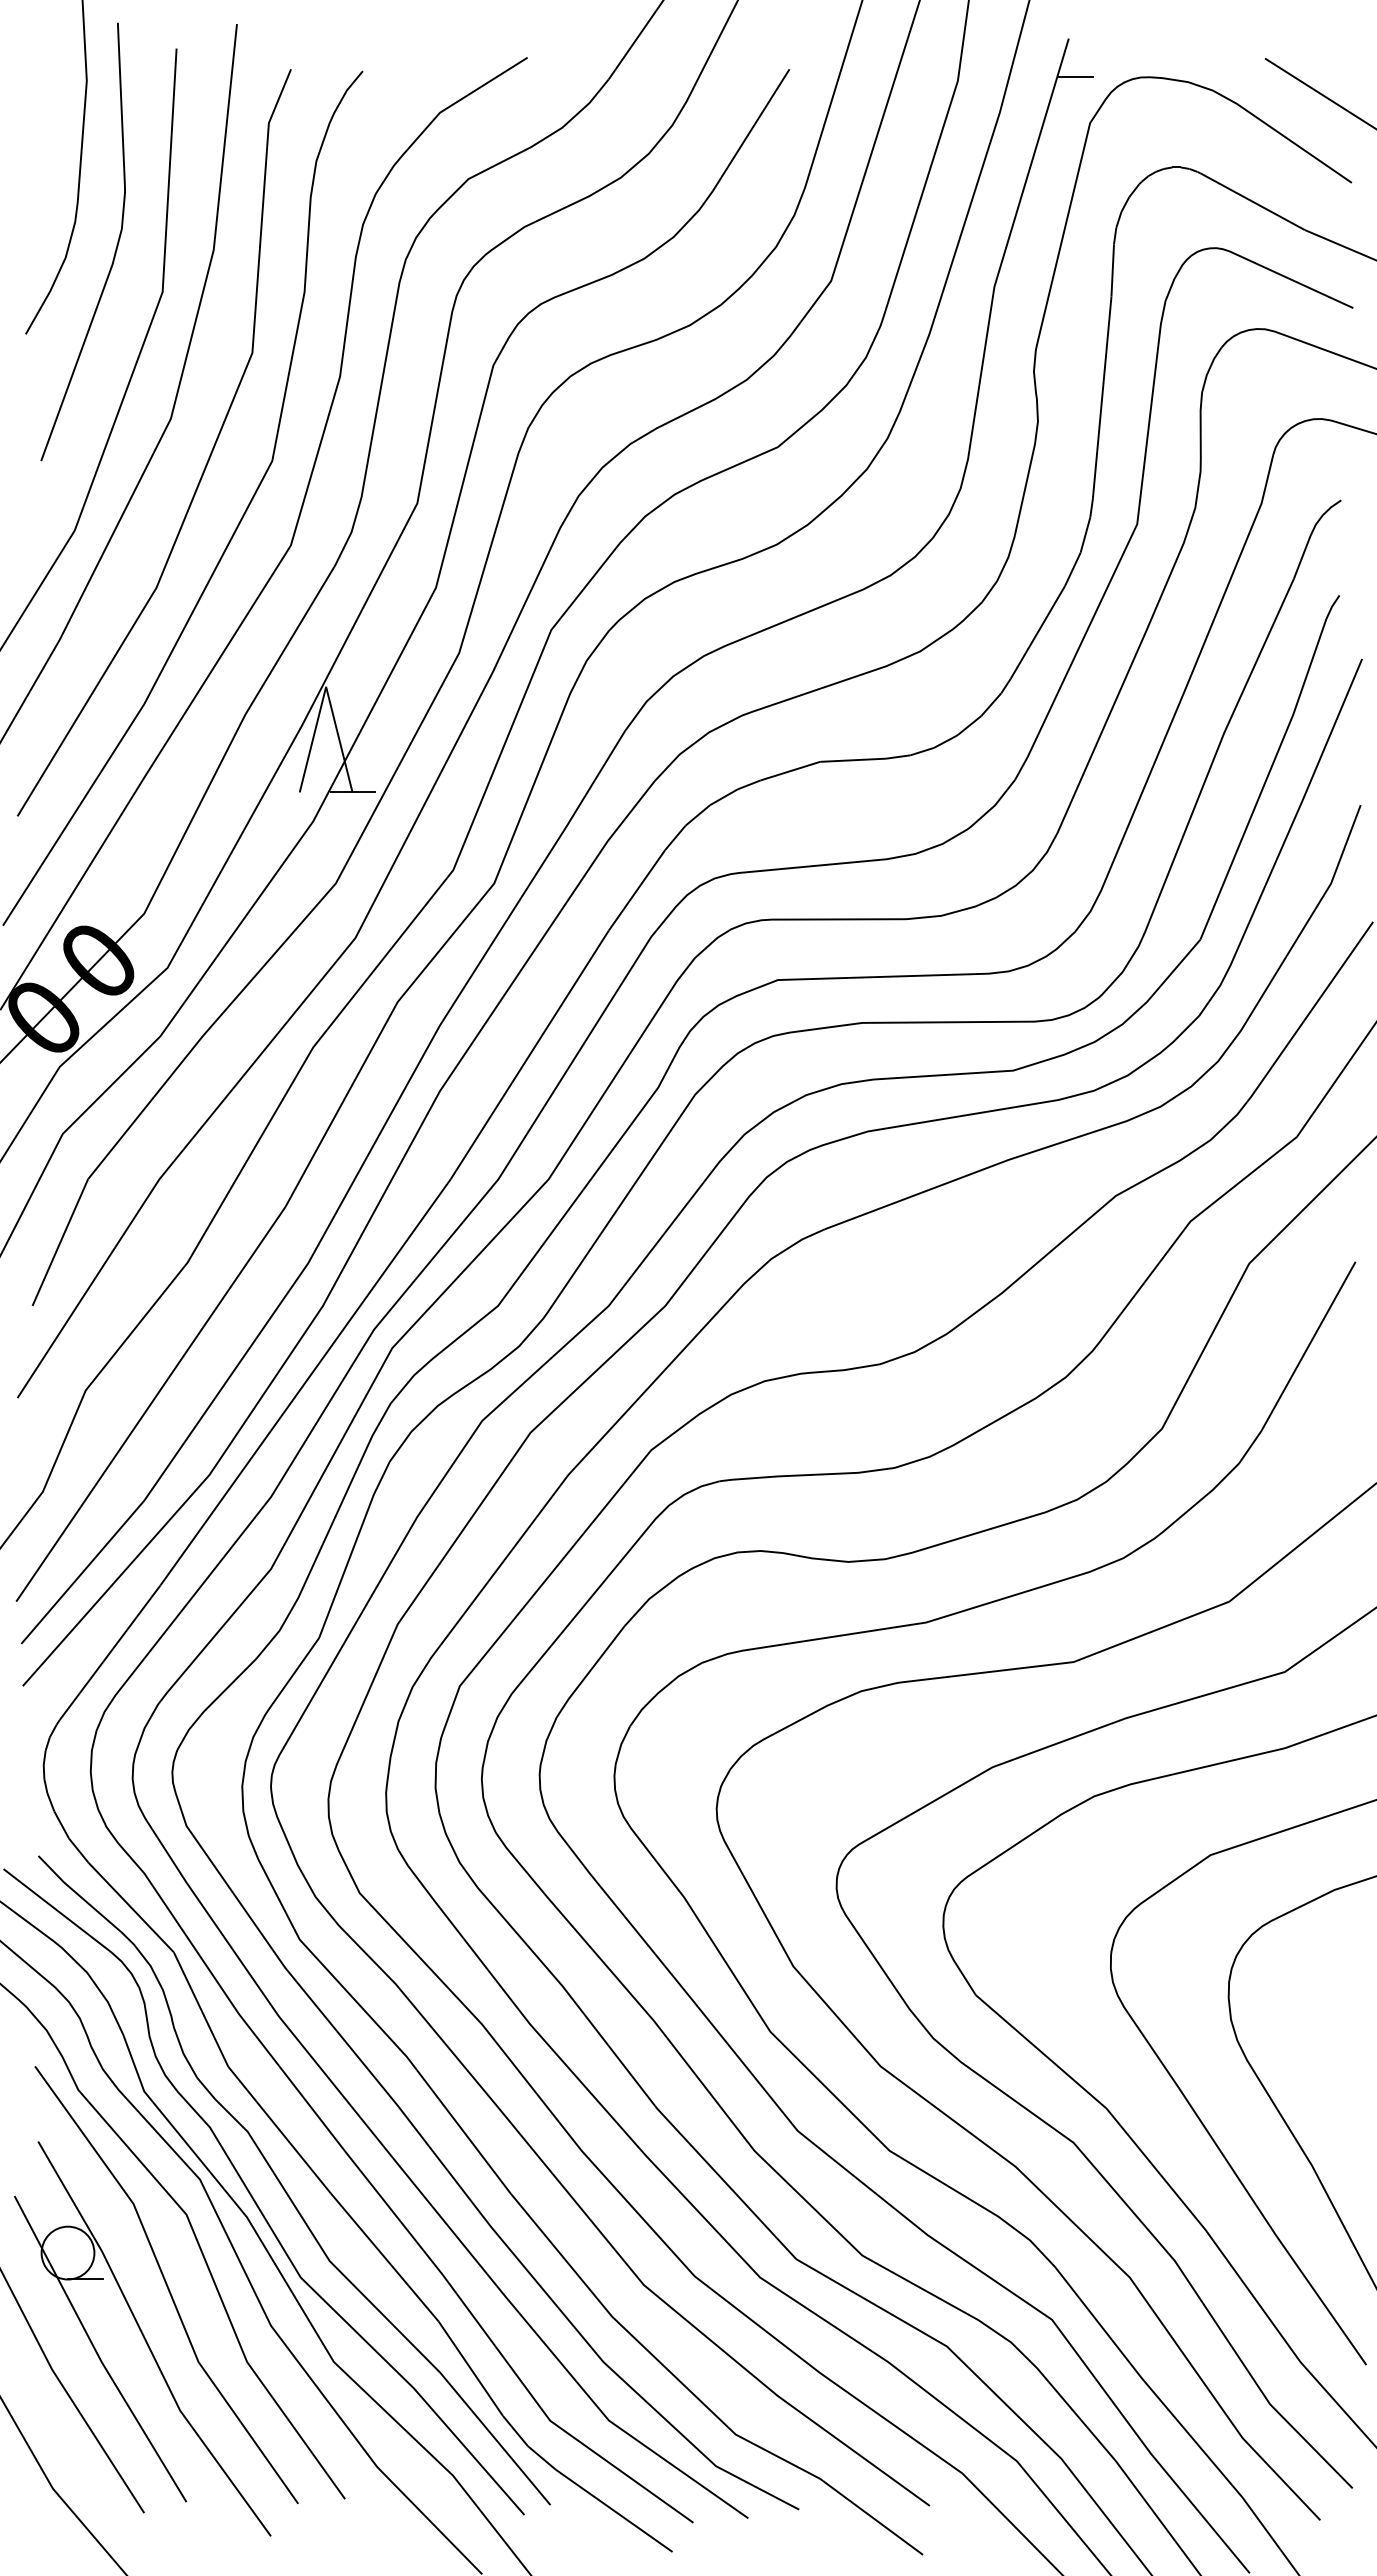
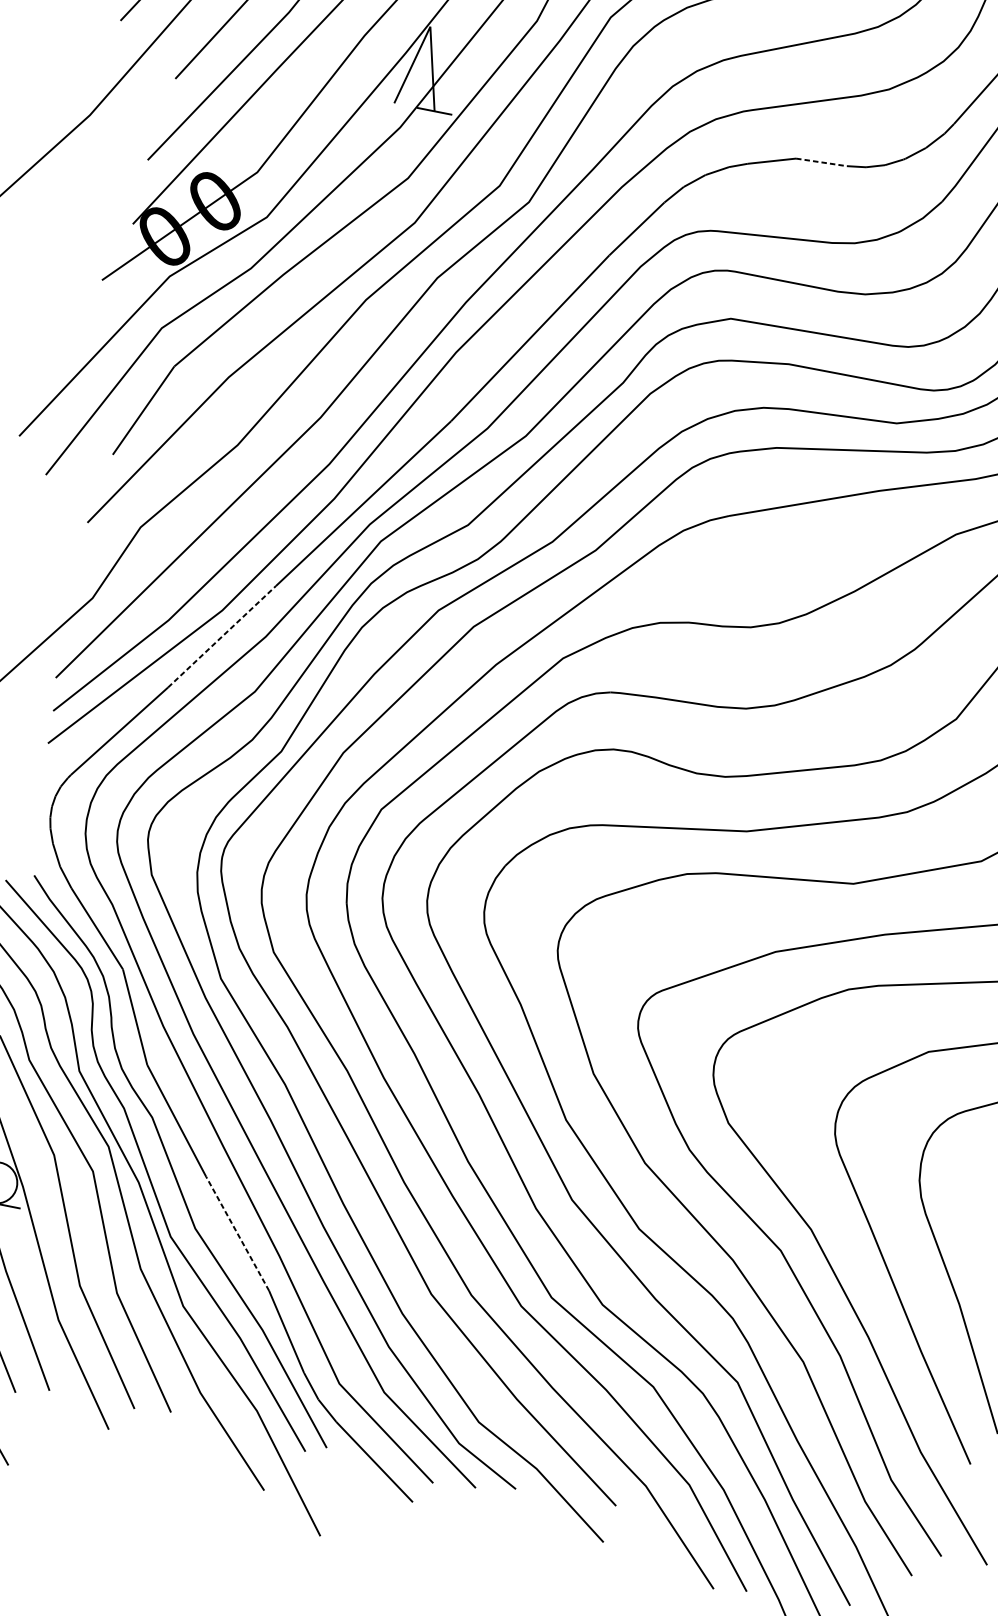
line: (853, 760) -> (821, 162), solid -> dashed
line: (215, 1507) -> (221, 636), solid -> dashed
line: (384, 2257) -> (237, 1234), solid -> dashed

